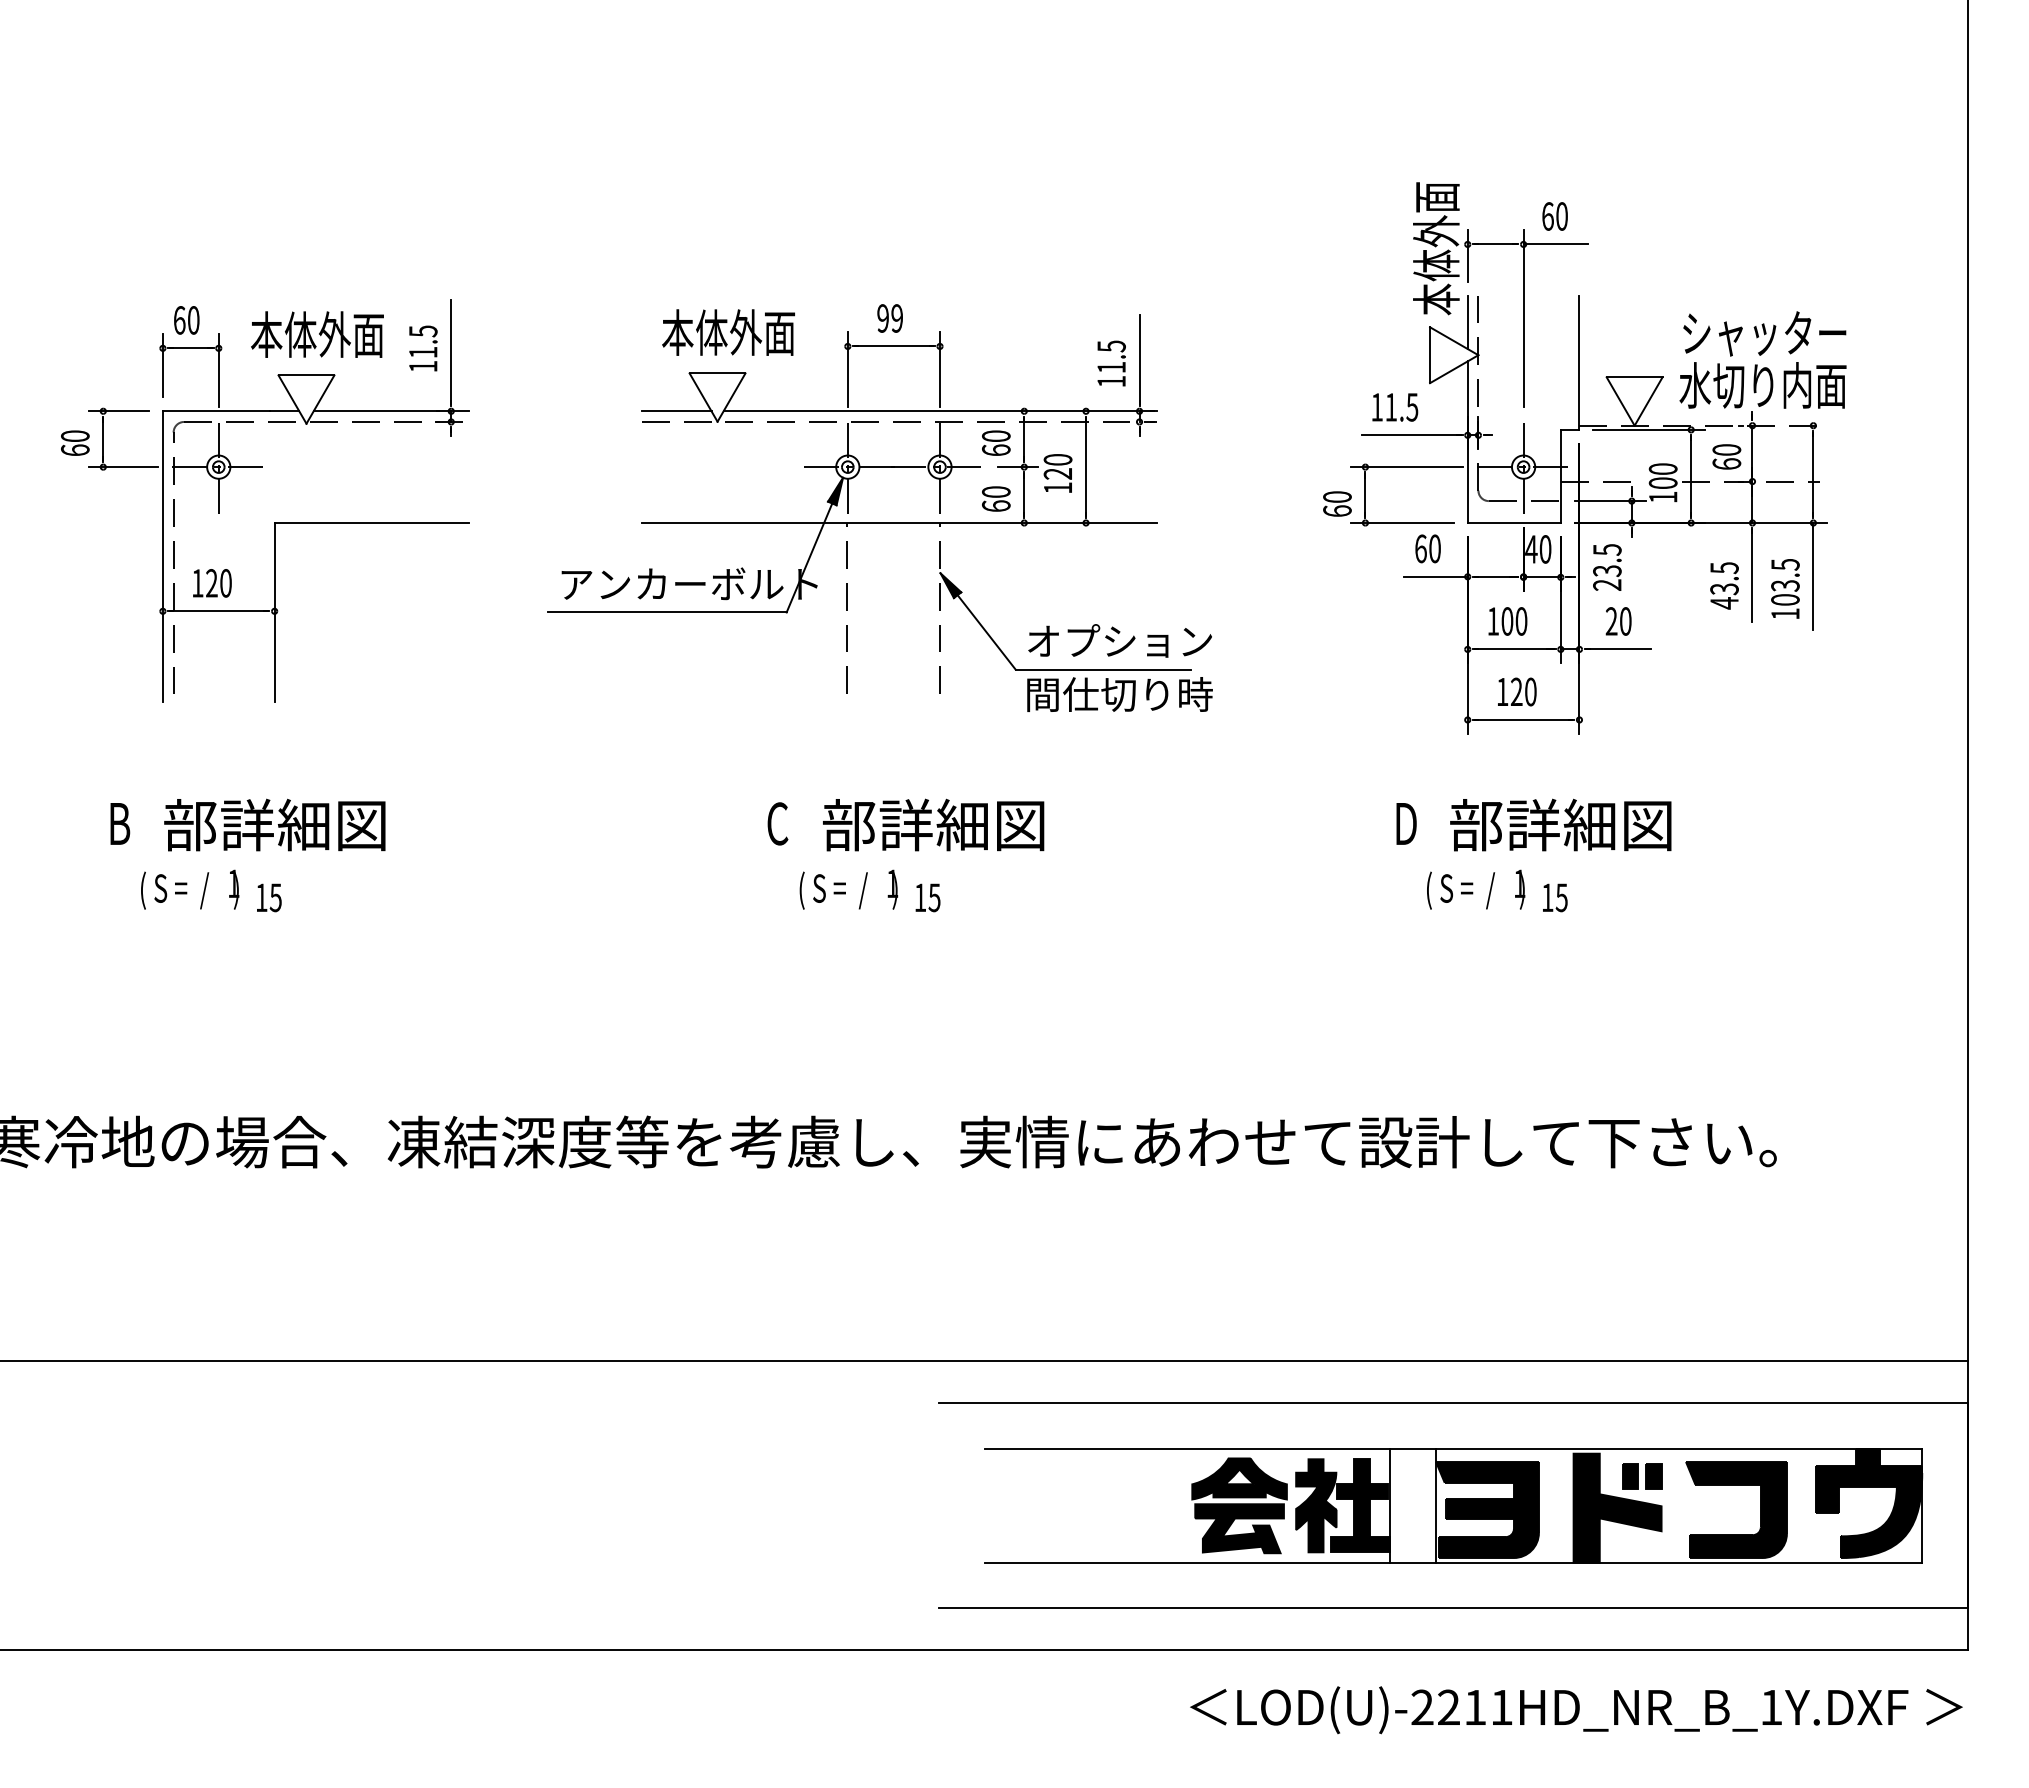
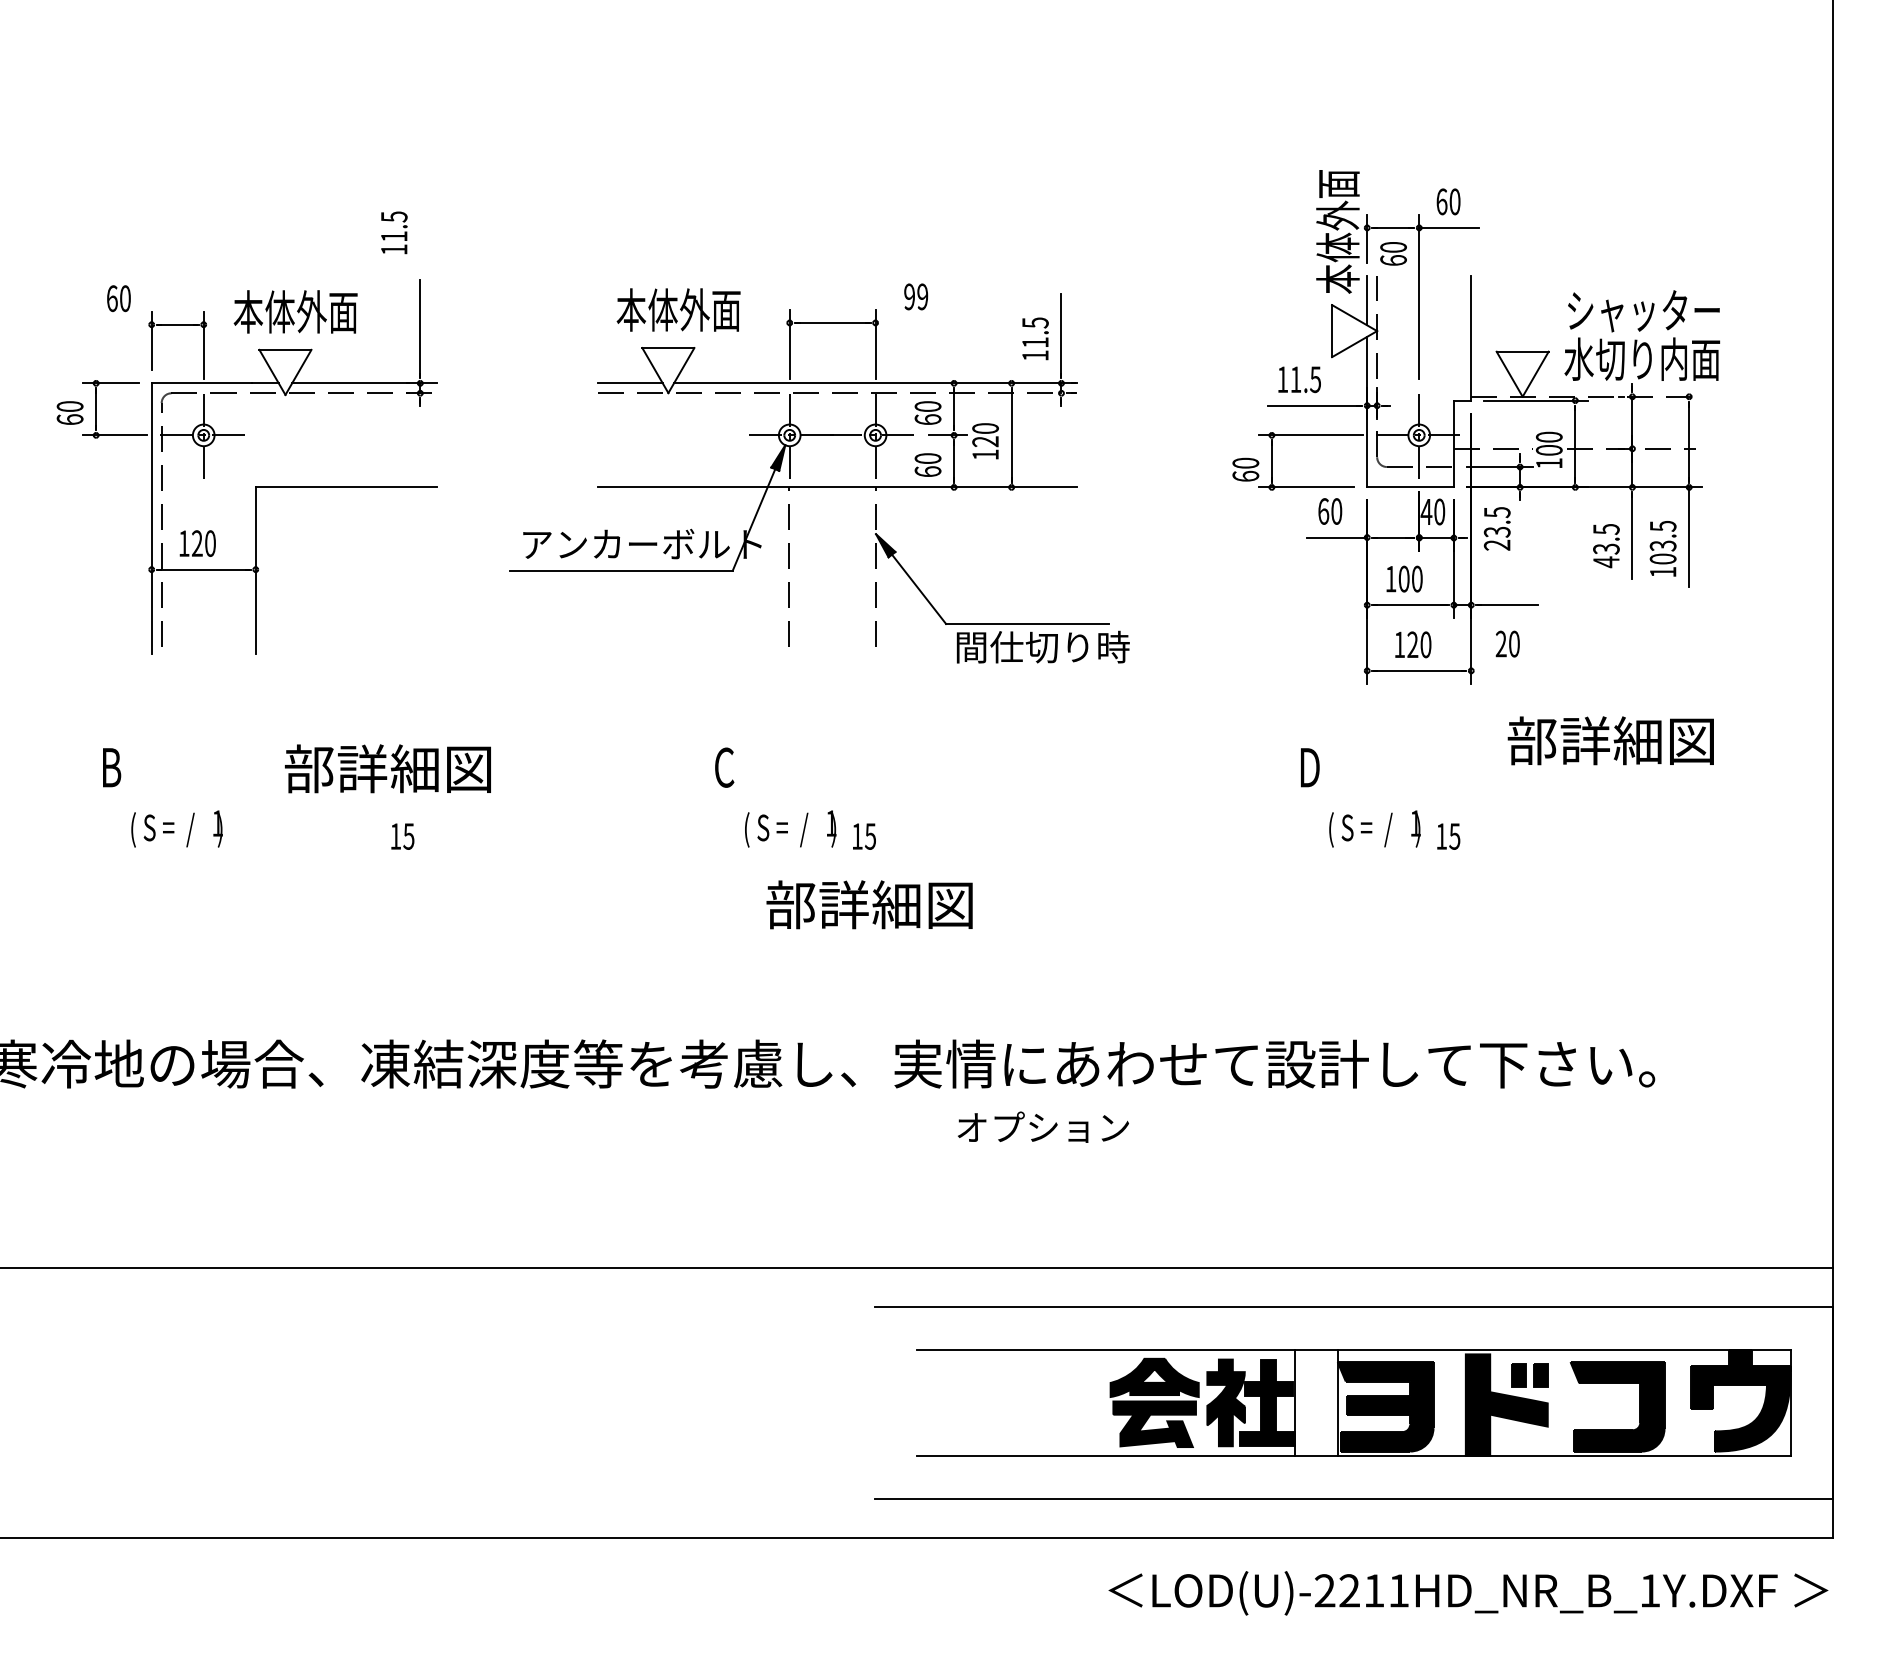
text: (890, 318) -> (916, 296), moved
text: (186, 320) -> (118, 298), moved
text: (423, 348) -> (394, 232), moved
text: (1726, 456) -> (1393, 253), moved
text: (1618, 620) -> (1507, 643), moved
text: (1120, 640) -> (1043, 1126), moved
text: (274, 824) -> (387, 768), moved
text: (933, 824) -> (869, 904), moved
text: (1560, 824) -> (1610, 740), moved
text: (268, 897) -> (402, 836), moved

